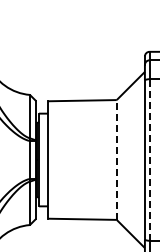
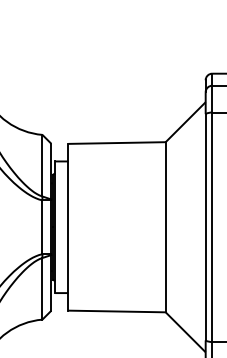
line: (116, 159) -> (165, 226), dashed -> solid
line: (149, 159) -> (212, 226), dashed -> solid

